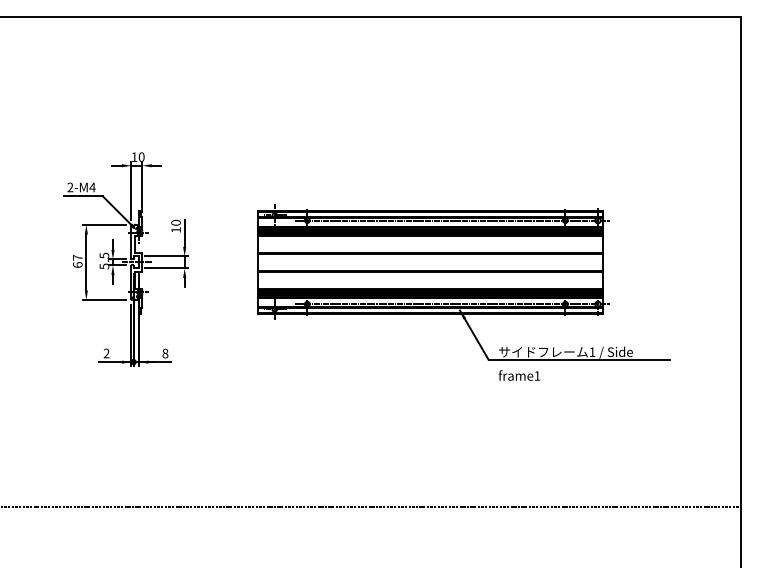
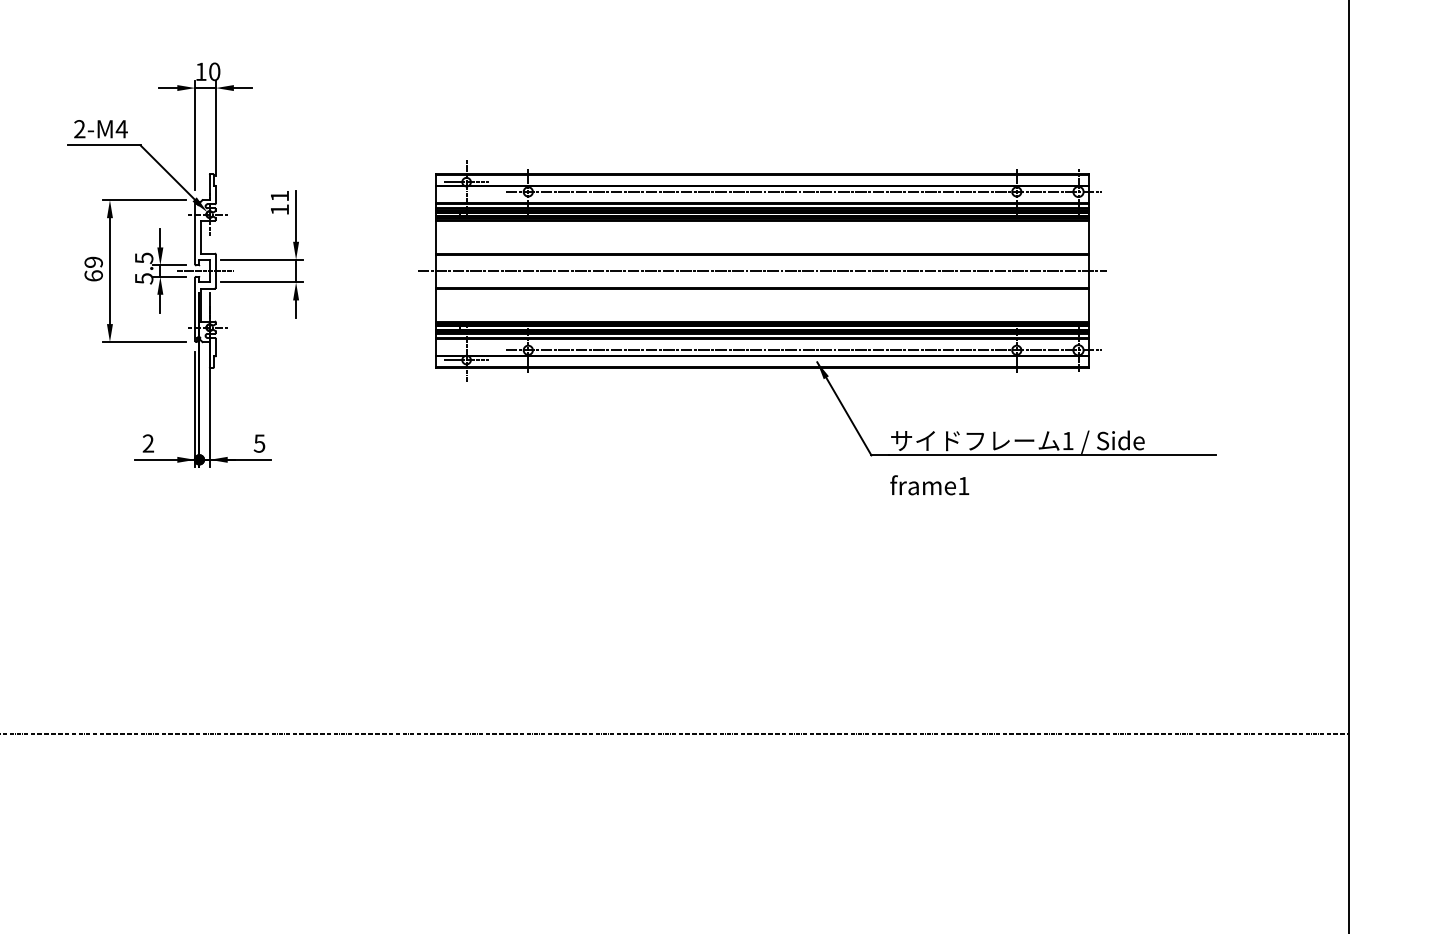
text: (175, 222) -> (278, 195), 10 -> 11
text: (77, 257) -> (93, 261), 67 -> 69
line: (430, 262) -> (761, 271), added
text: (165, 353) -> (259, 443), 8 -> 5

